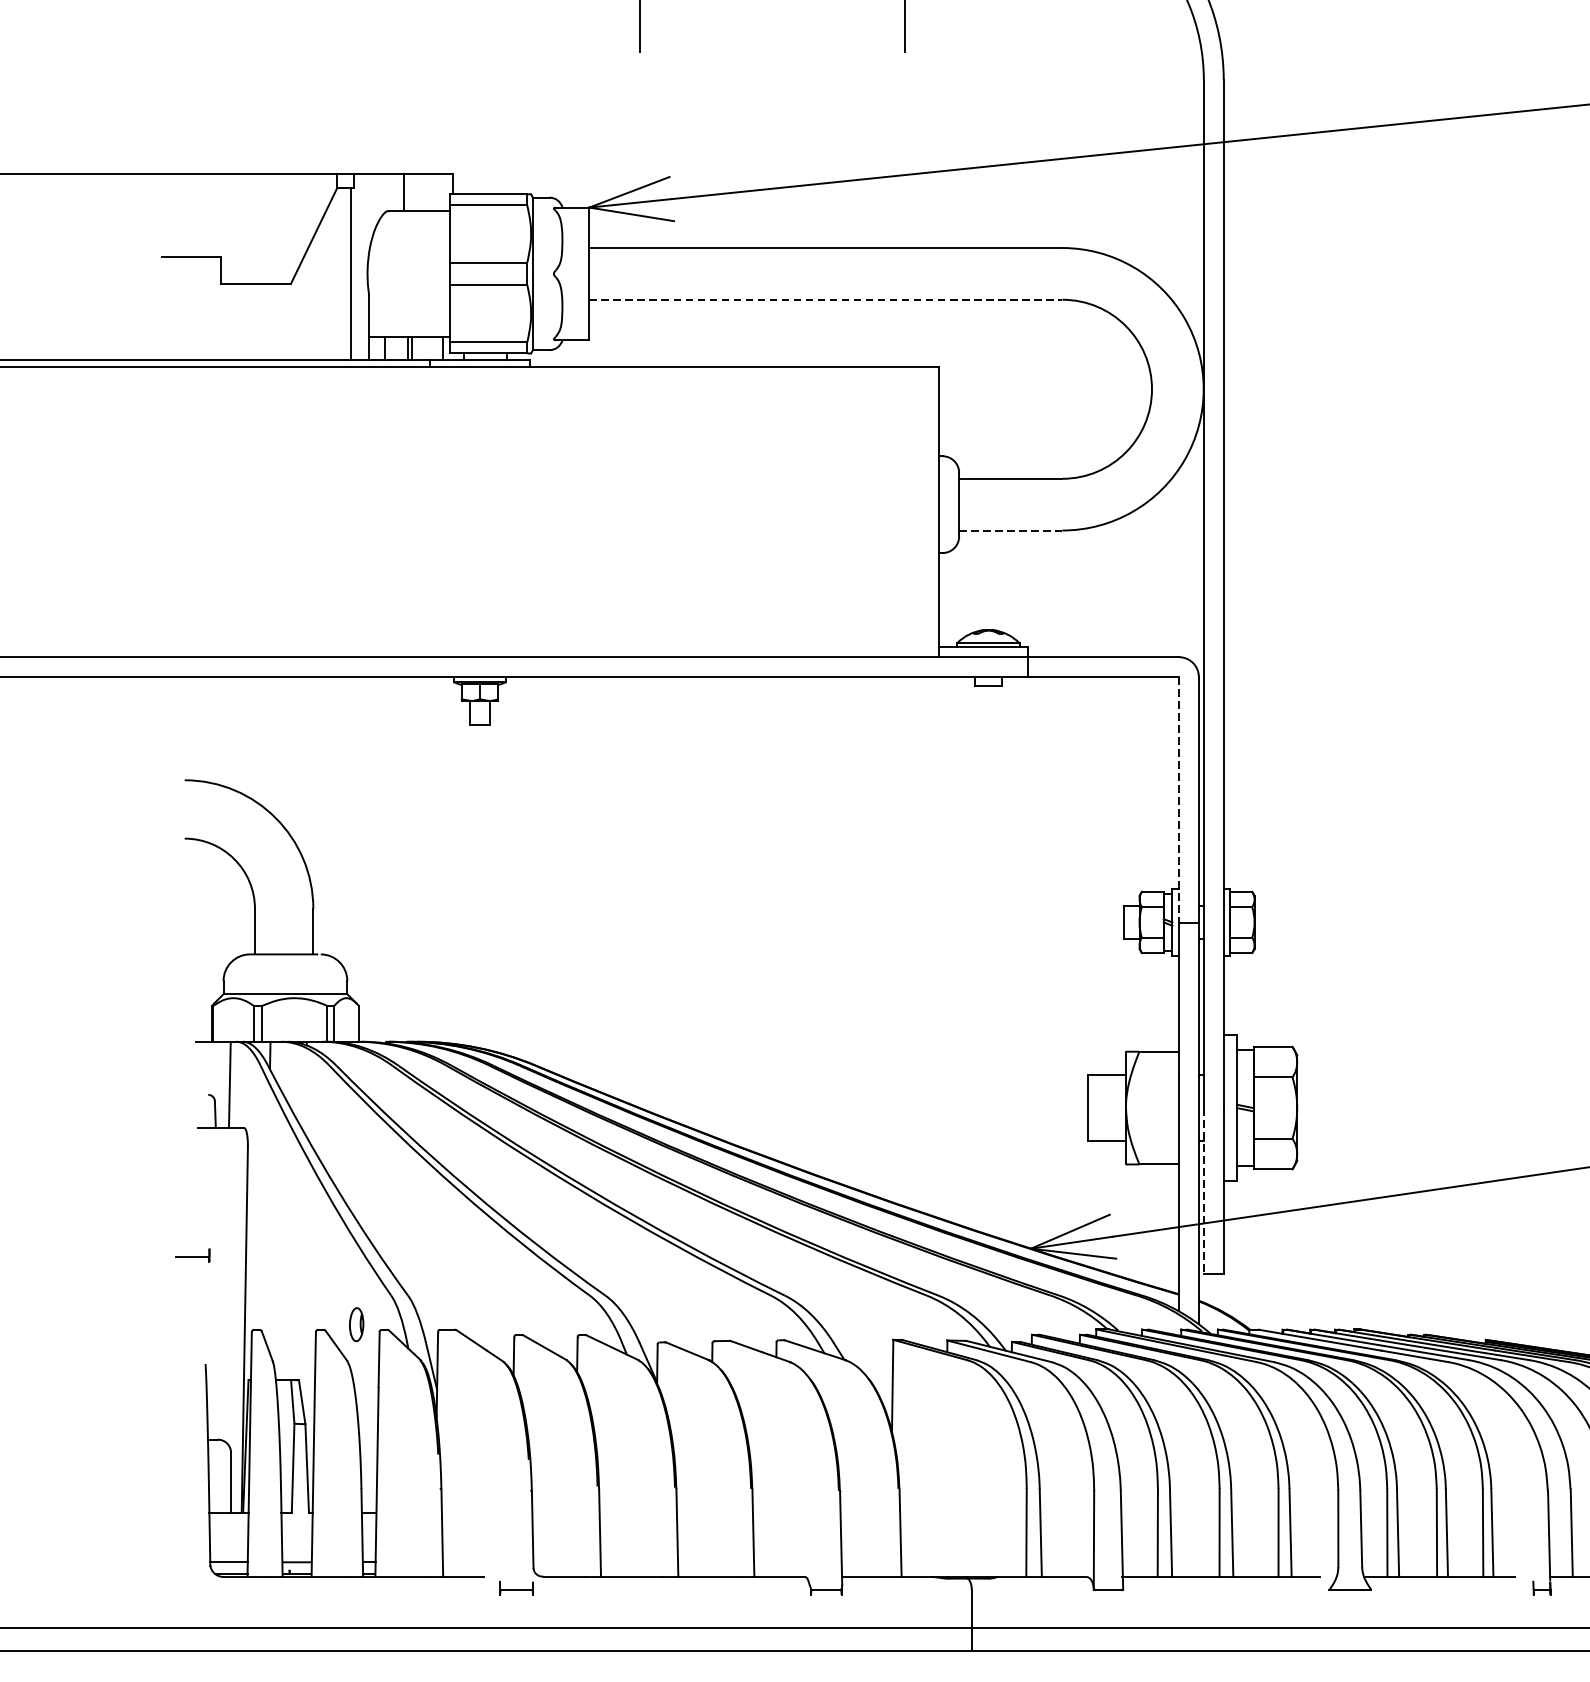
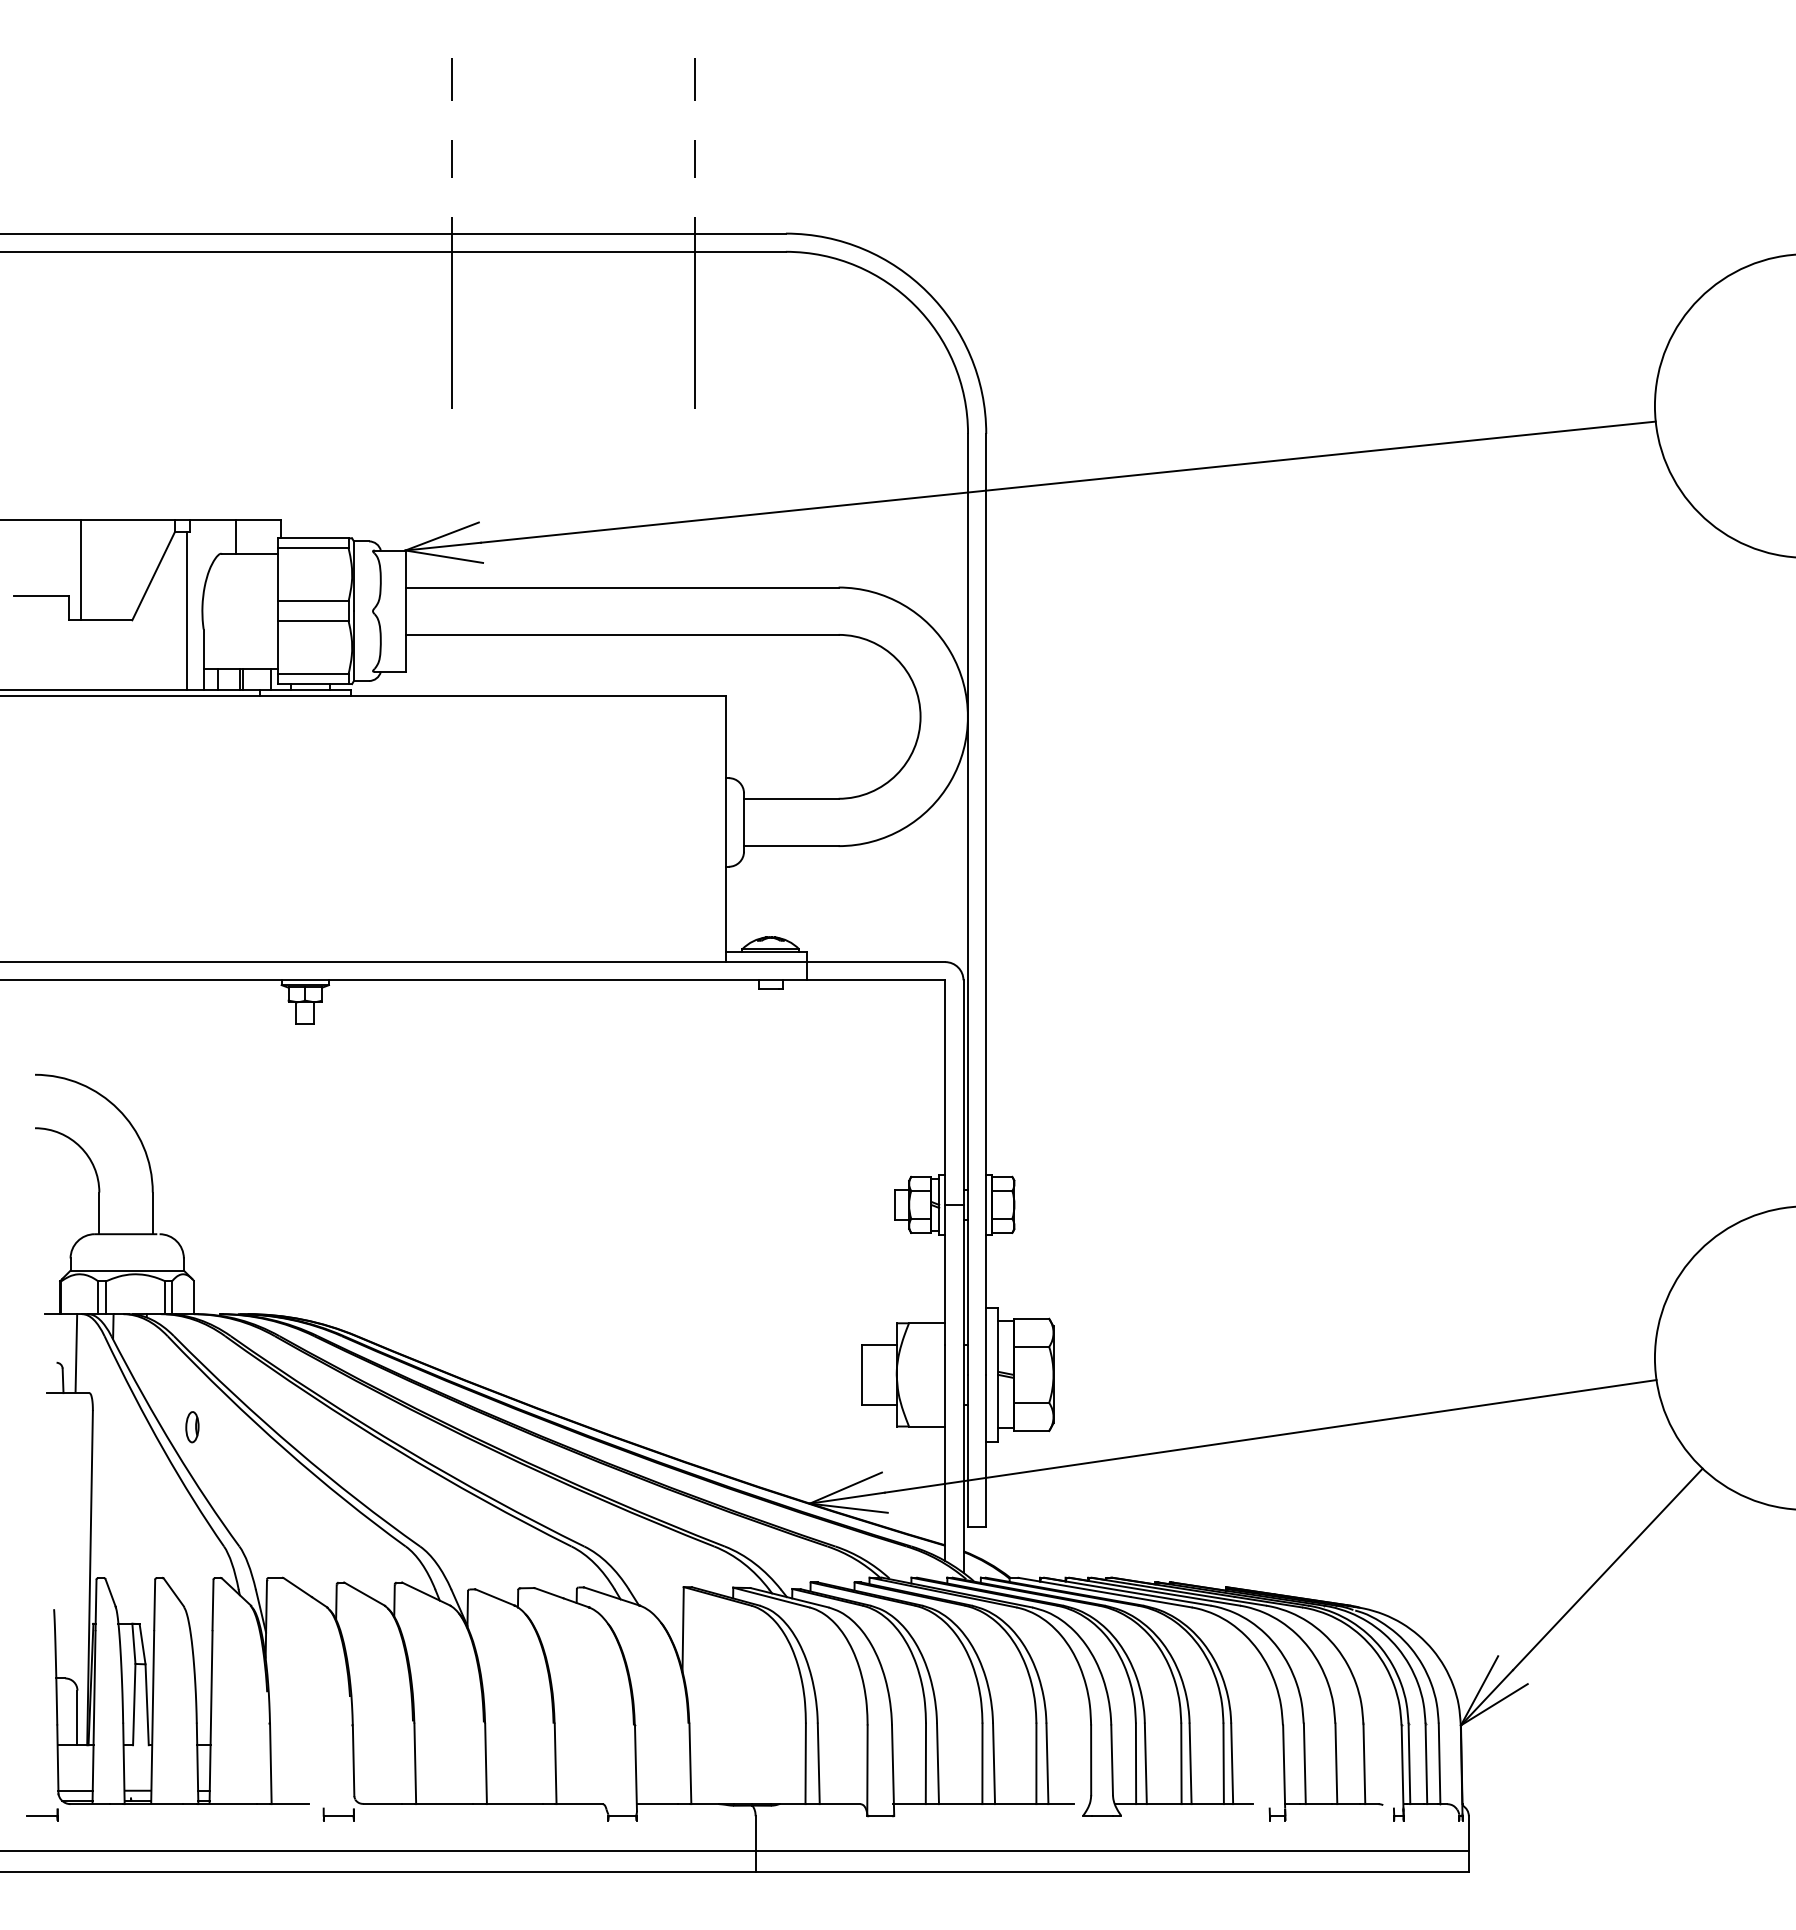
line: (234, 229) -> (80, 570), added
line: (826, 299) -> (622, 634), dashed -> solid
line: (1011, 530) -> (791, 846), dashed -> solid
line: (1179, 800) -> (945, 1093), dashed -> solid
line: (1204, 1190) -> (968, 1450), dashed -> solid
part: (192, 1255) -> (42, 1814), moved
part: (356, 1325) -> (192, 1427), moved

